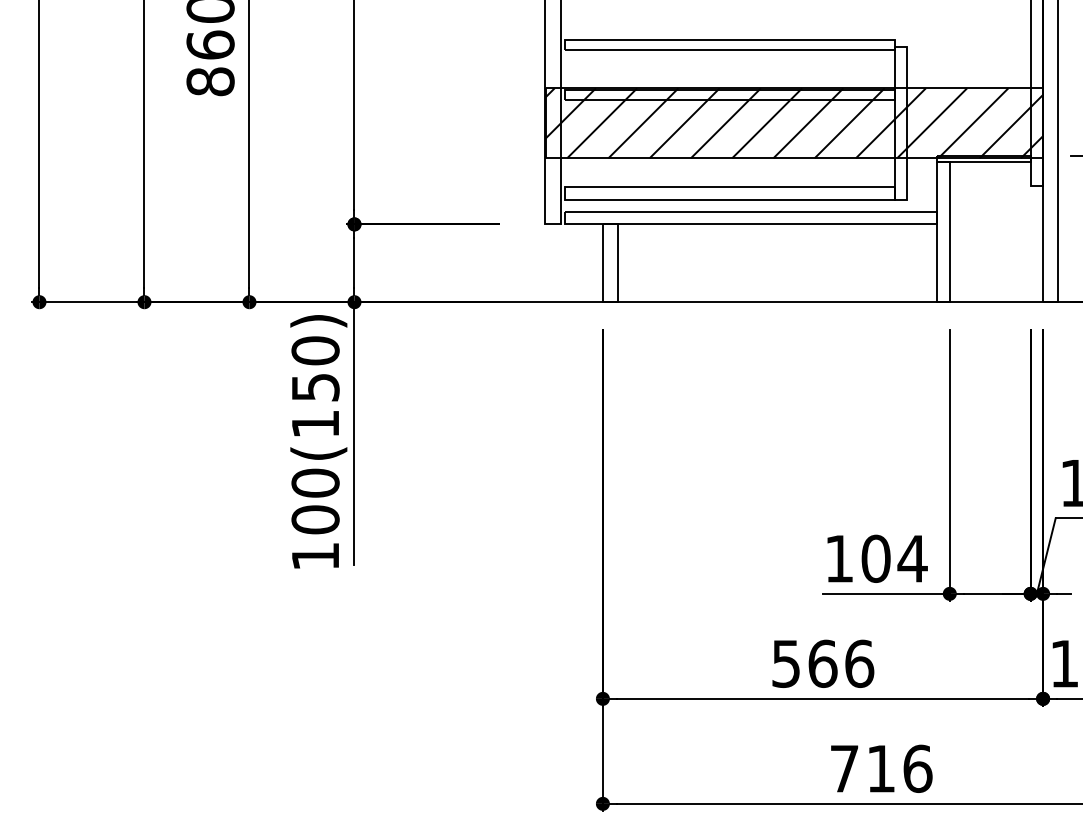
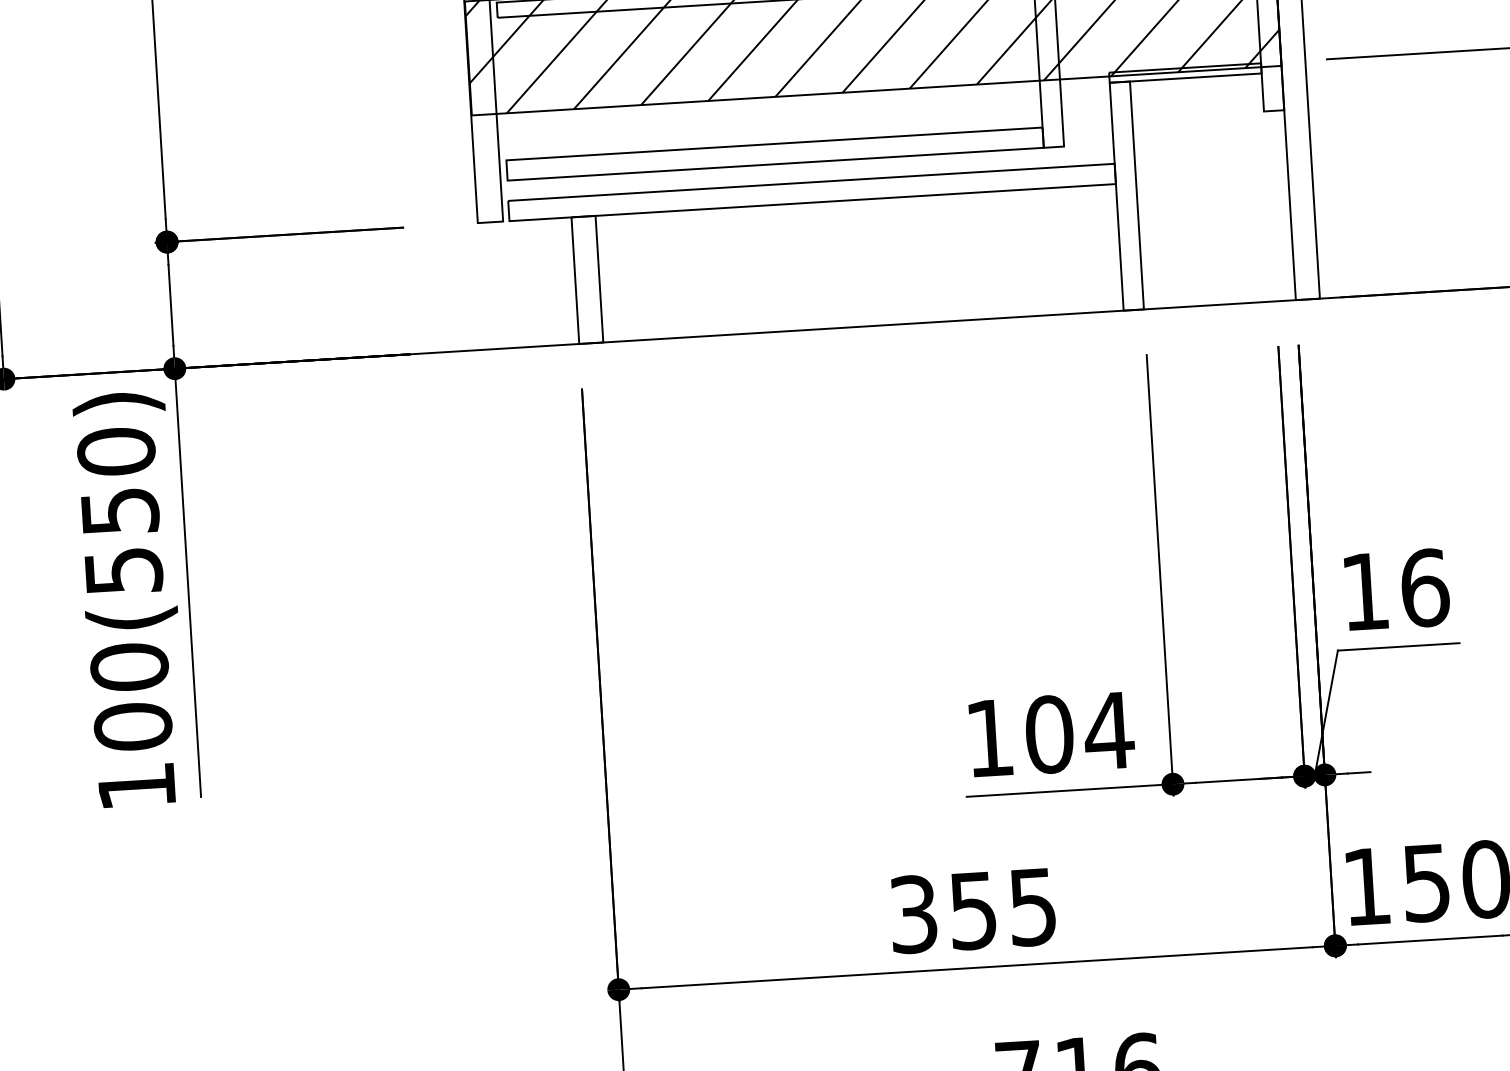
text: (315, 423) -> (123, 570), 100(150) -> 100(550)
text: (823, 663) -> (974, 910), 566 -> 355

